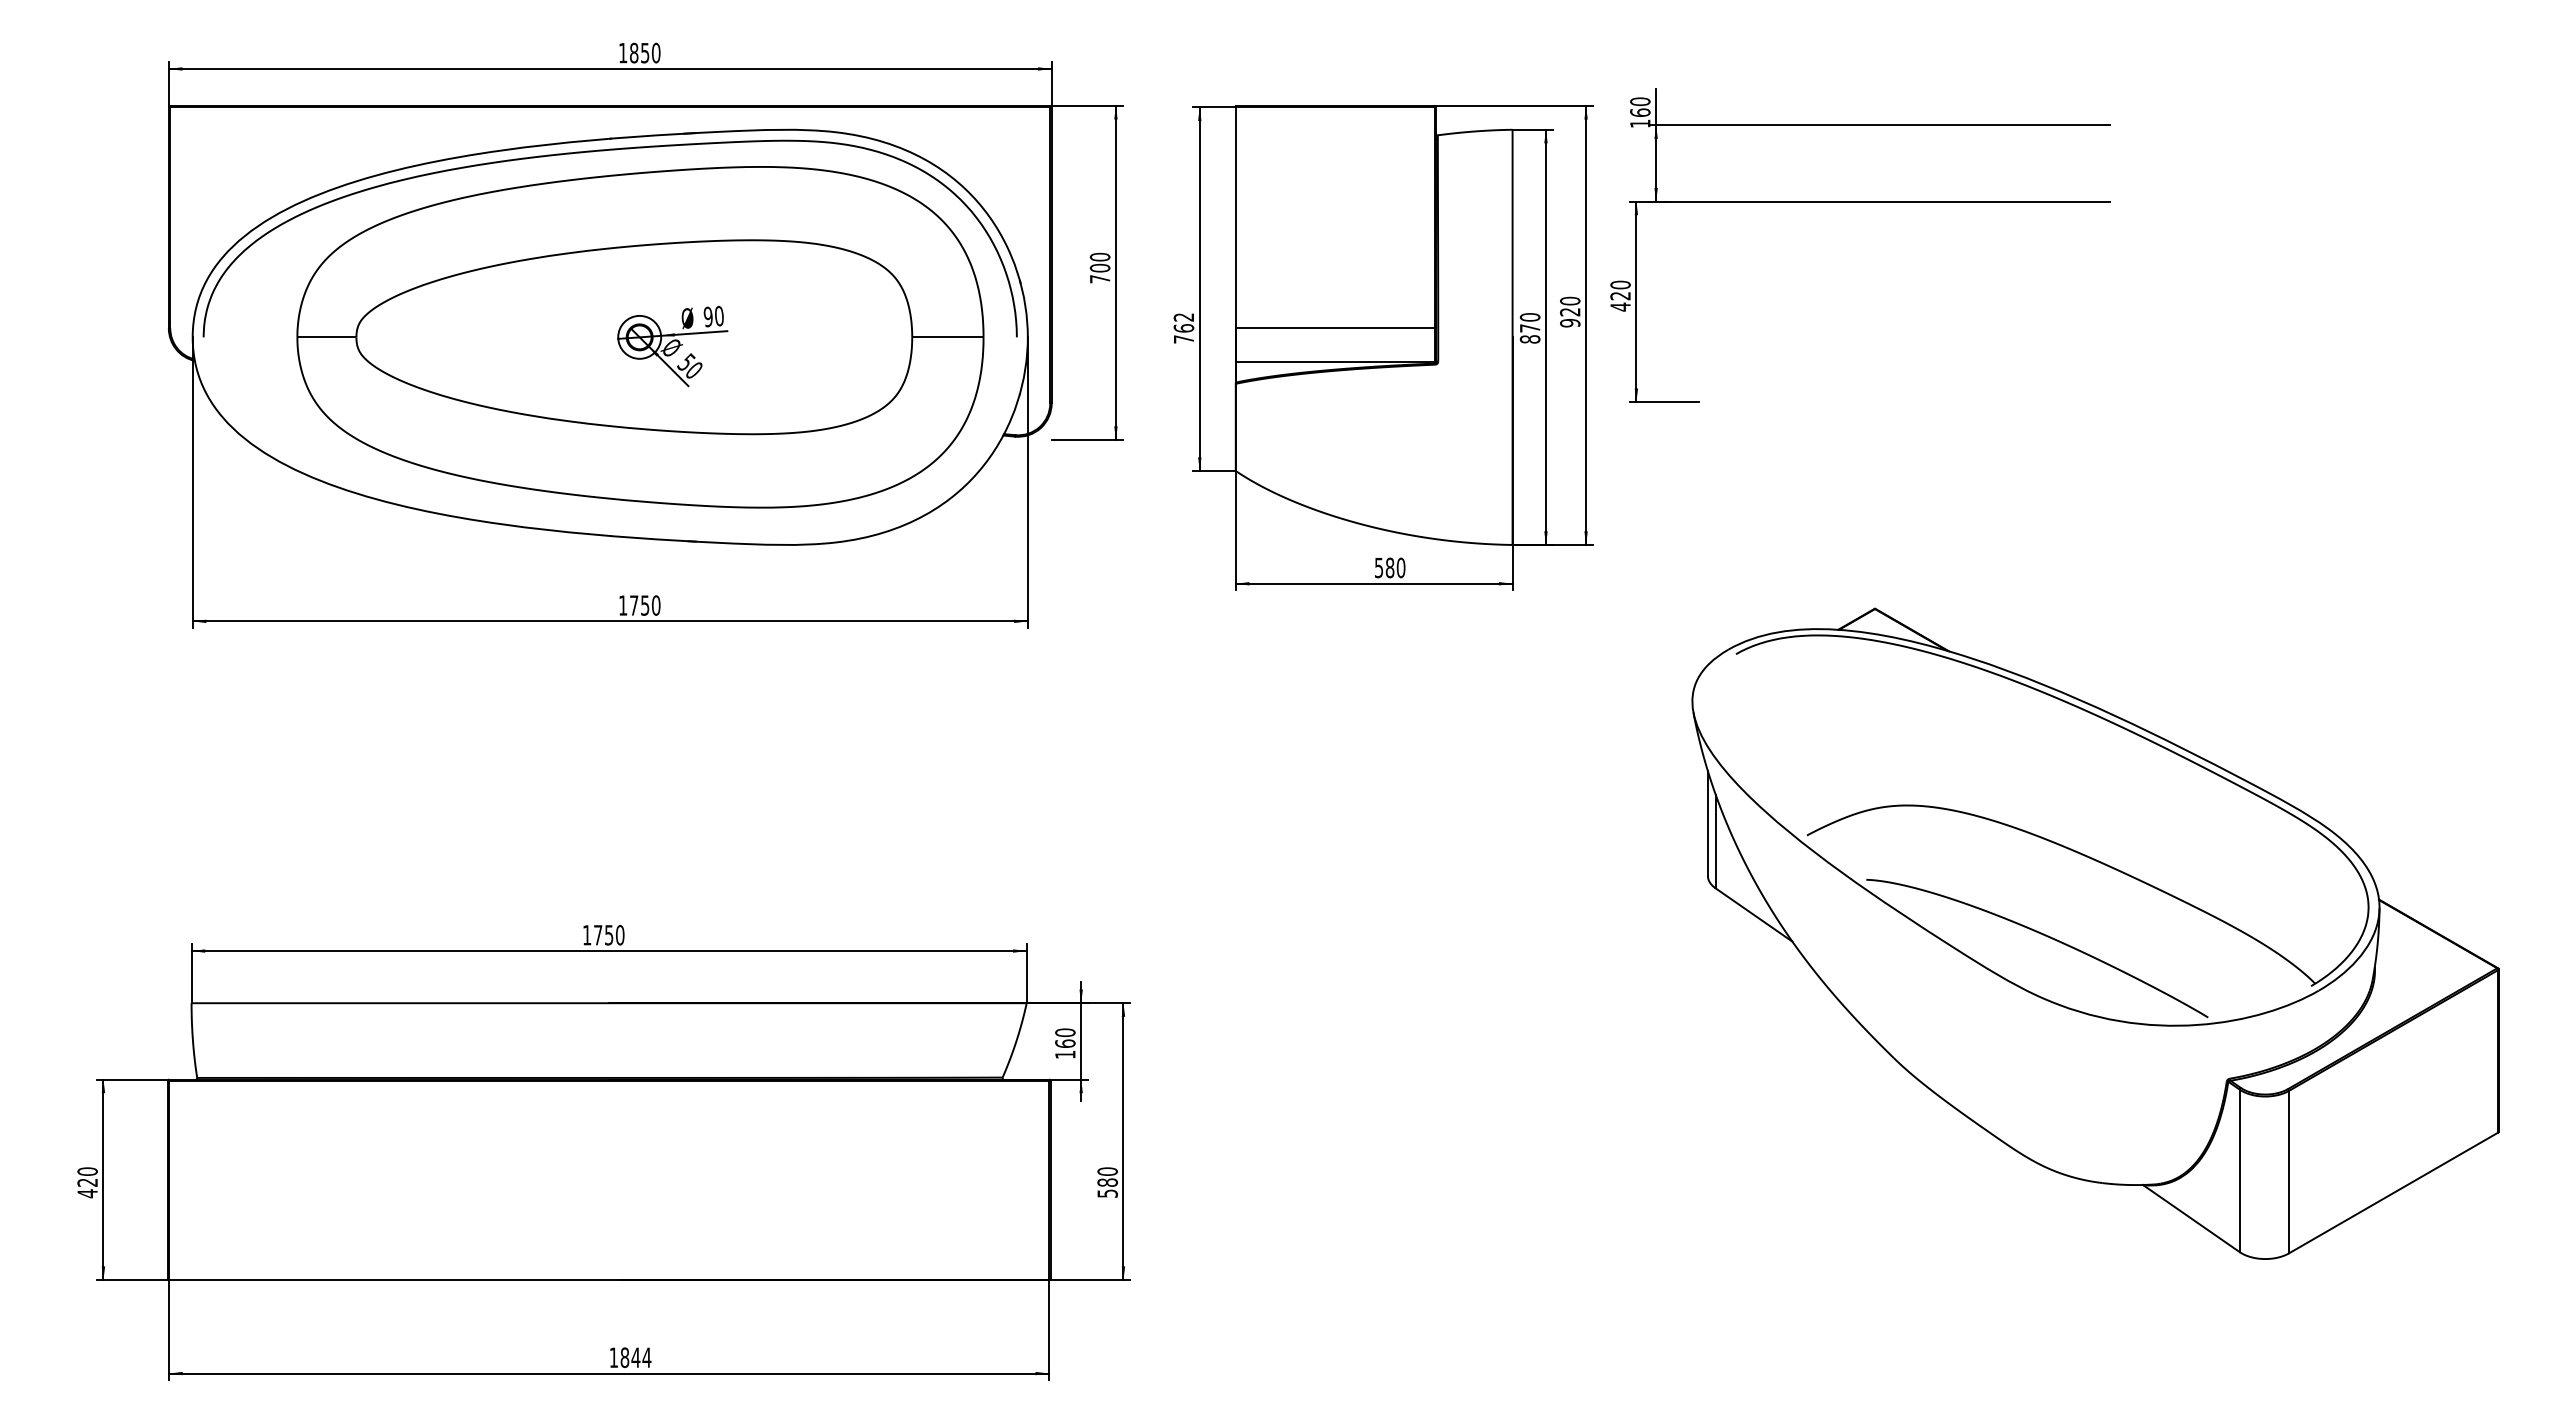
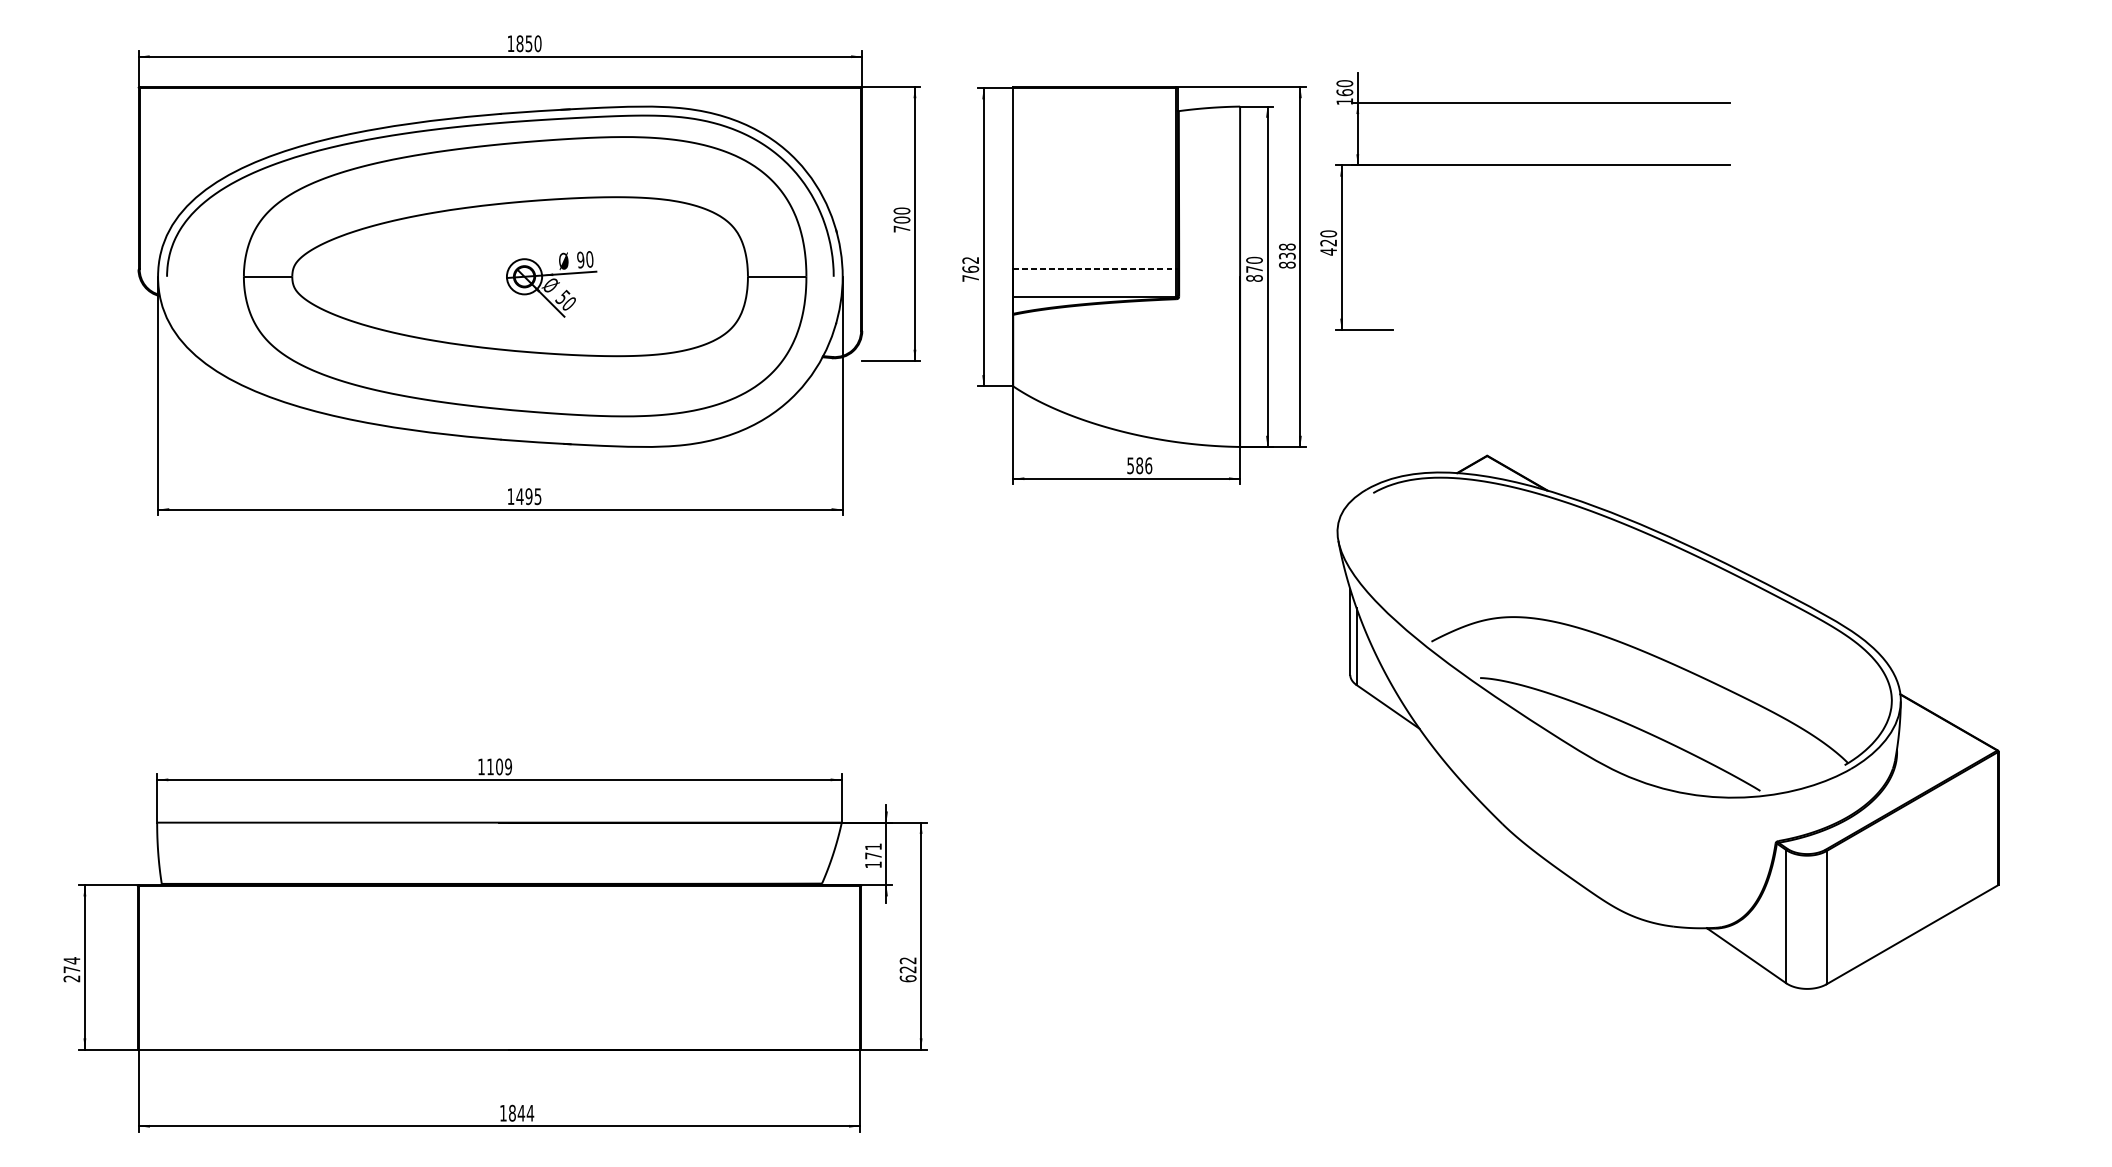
text: (1570, 311) -> (1287, 255), 920 -> 838
line: (1335, 328) -> (1094, 269), solid -> dashed
text: (1401, 567) -> (1149, 465), 580 -> 586
text: (644, 605) -> (528, 496), 1750 -> 1495
part: (2095, 933) -> (1667, 722), moved
text: (609, 935) -> (499, 767), 1750 -> 1109
text: (1065, 1037) -> (873, 850), 160 -> 171
text: (87, 1182) -> (71, 969), 420 -> 274
text: (1107, 1182) -> (908, 969), 580 -> 622

